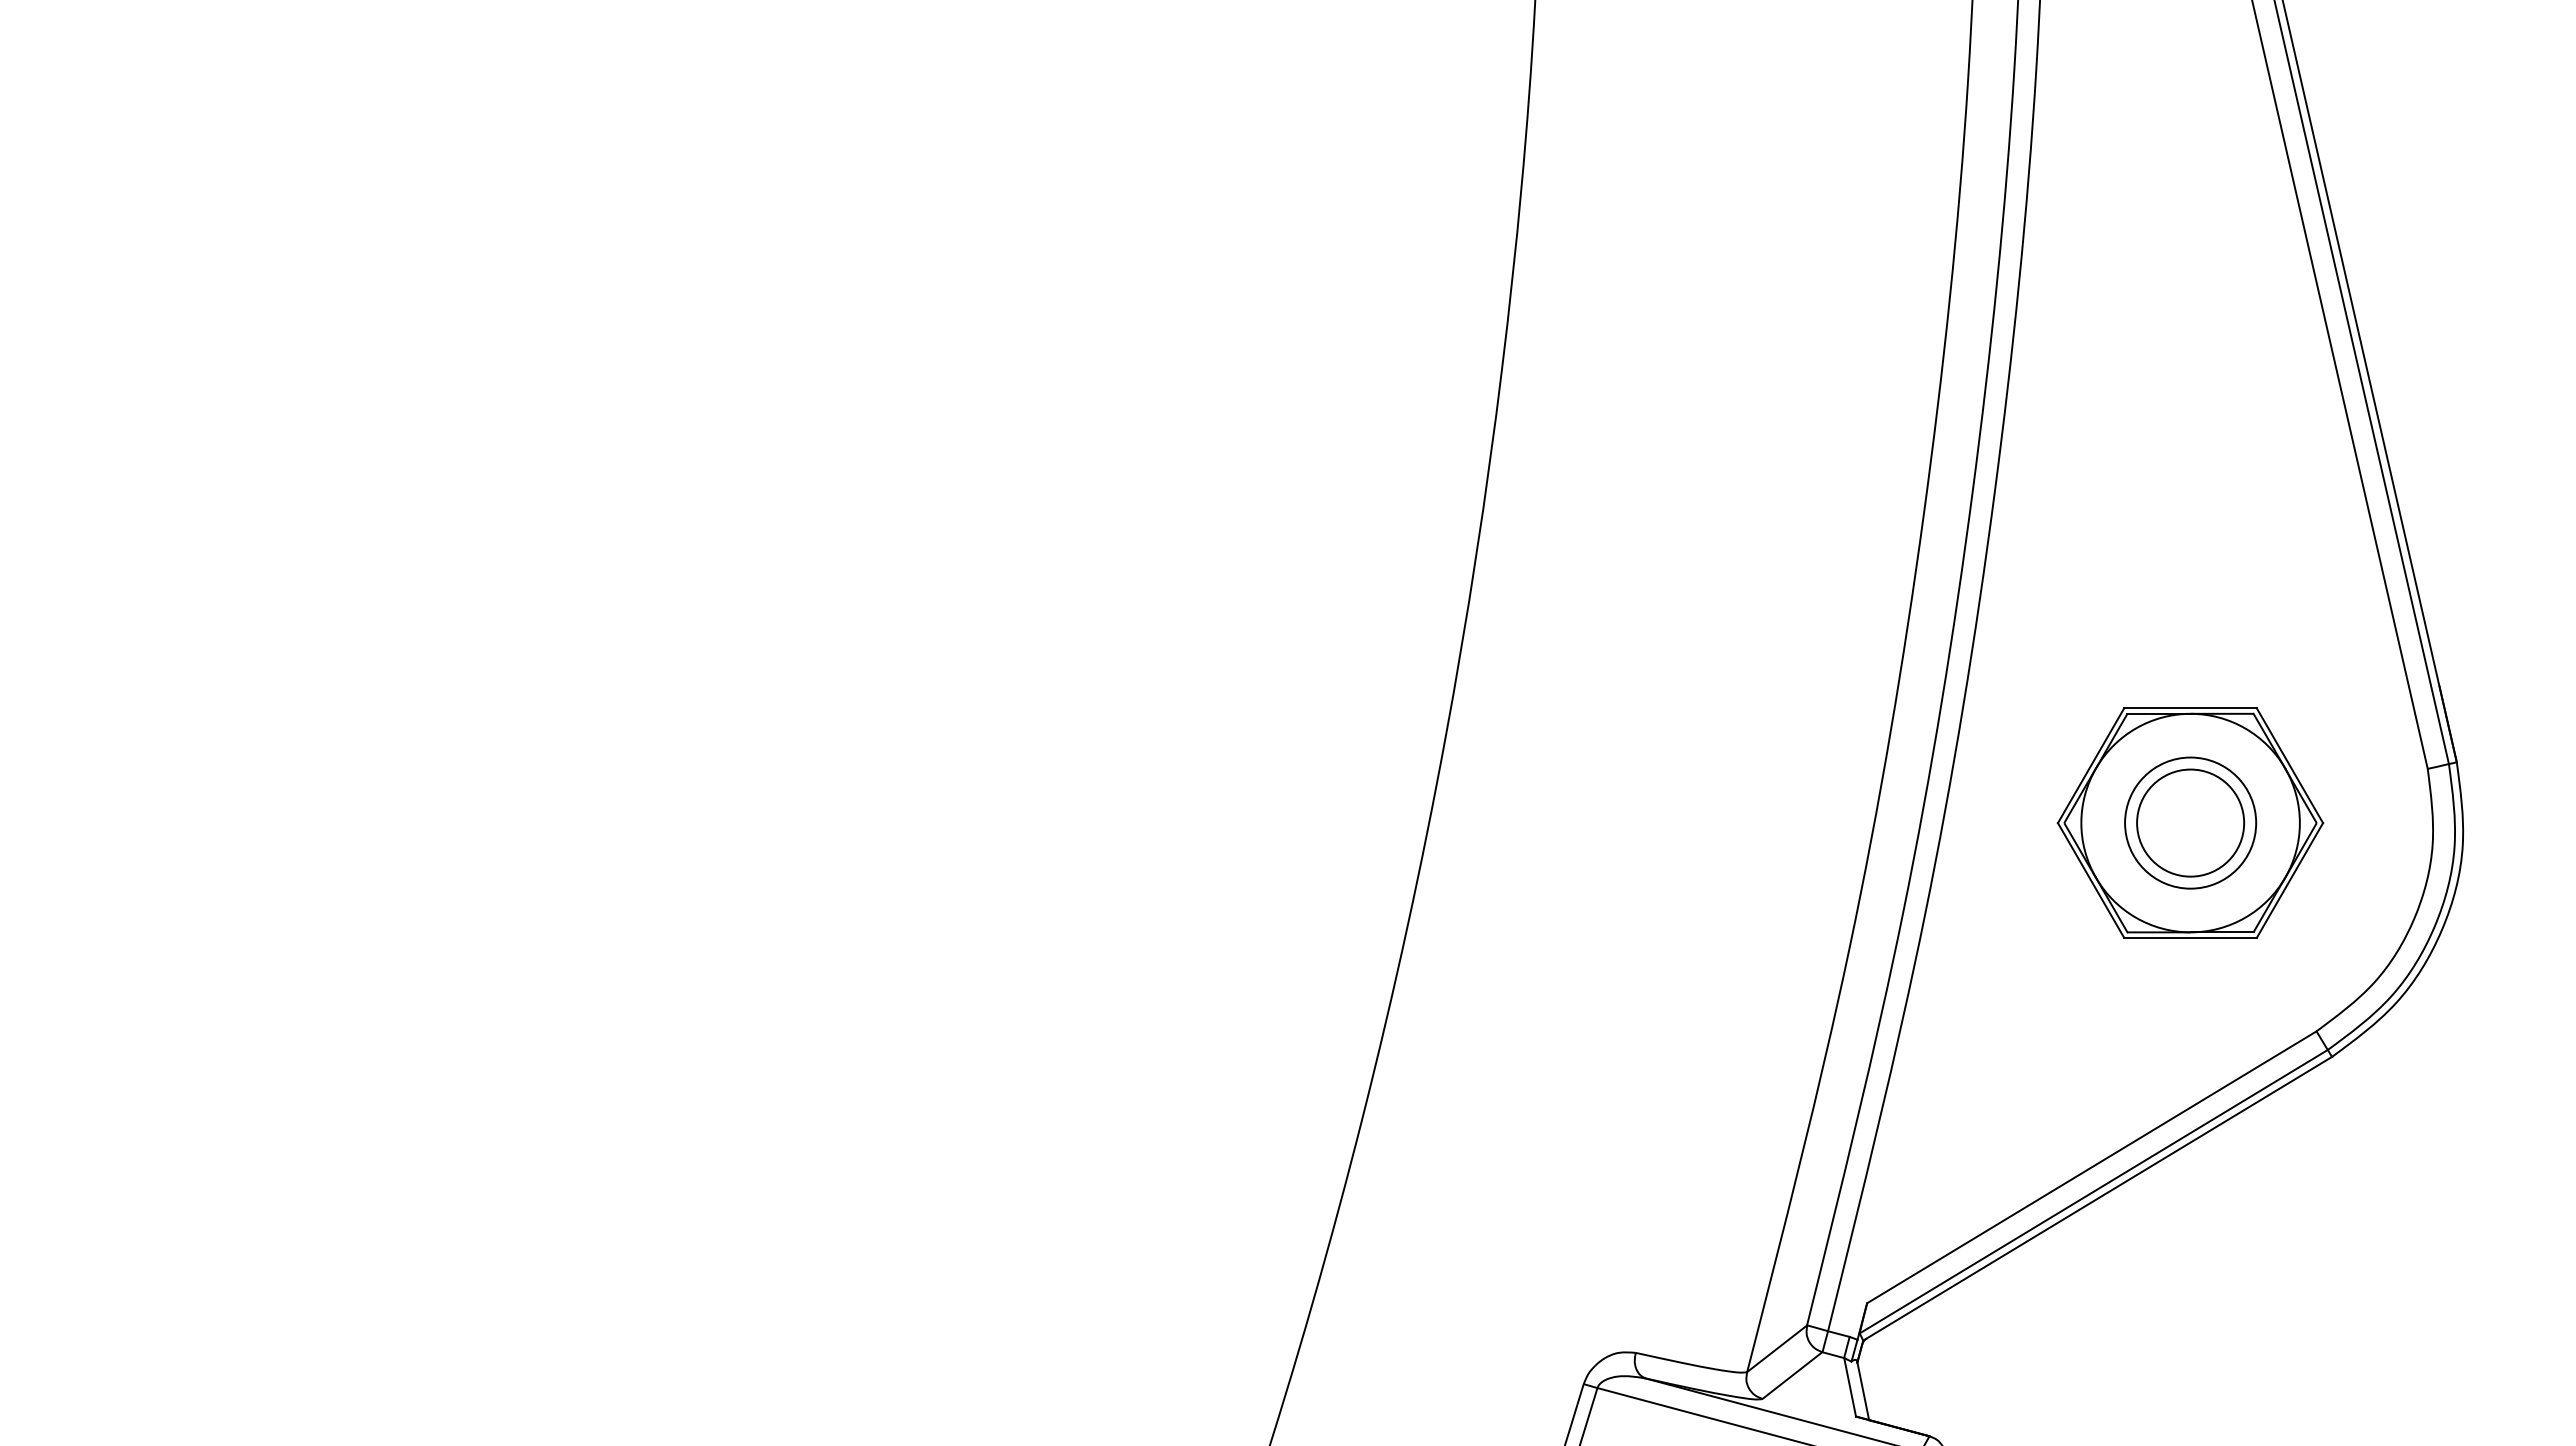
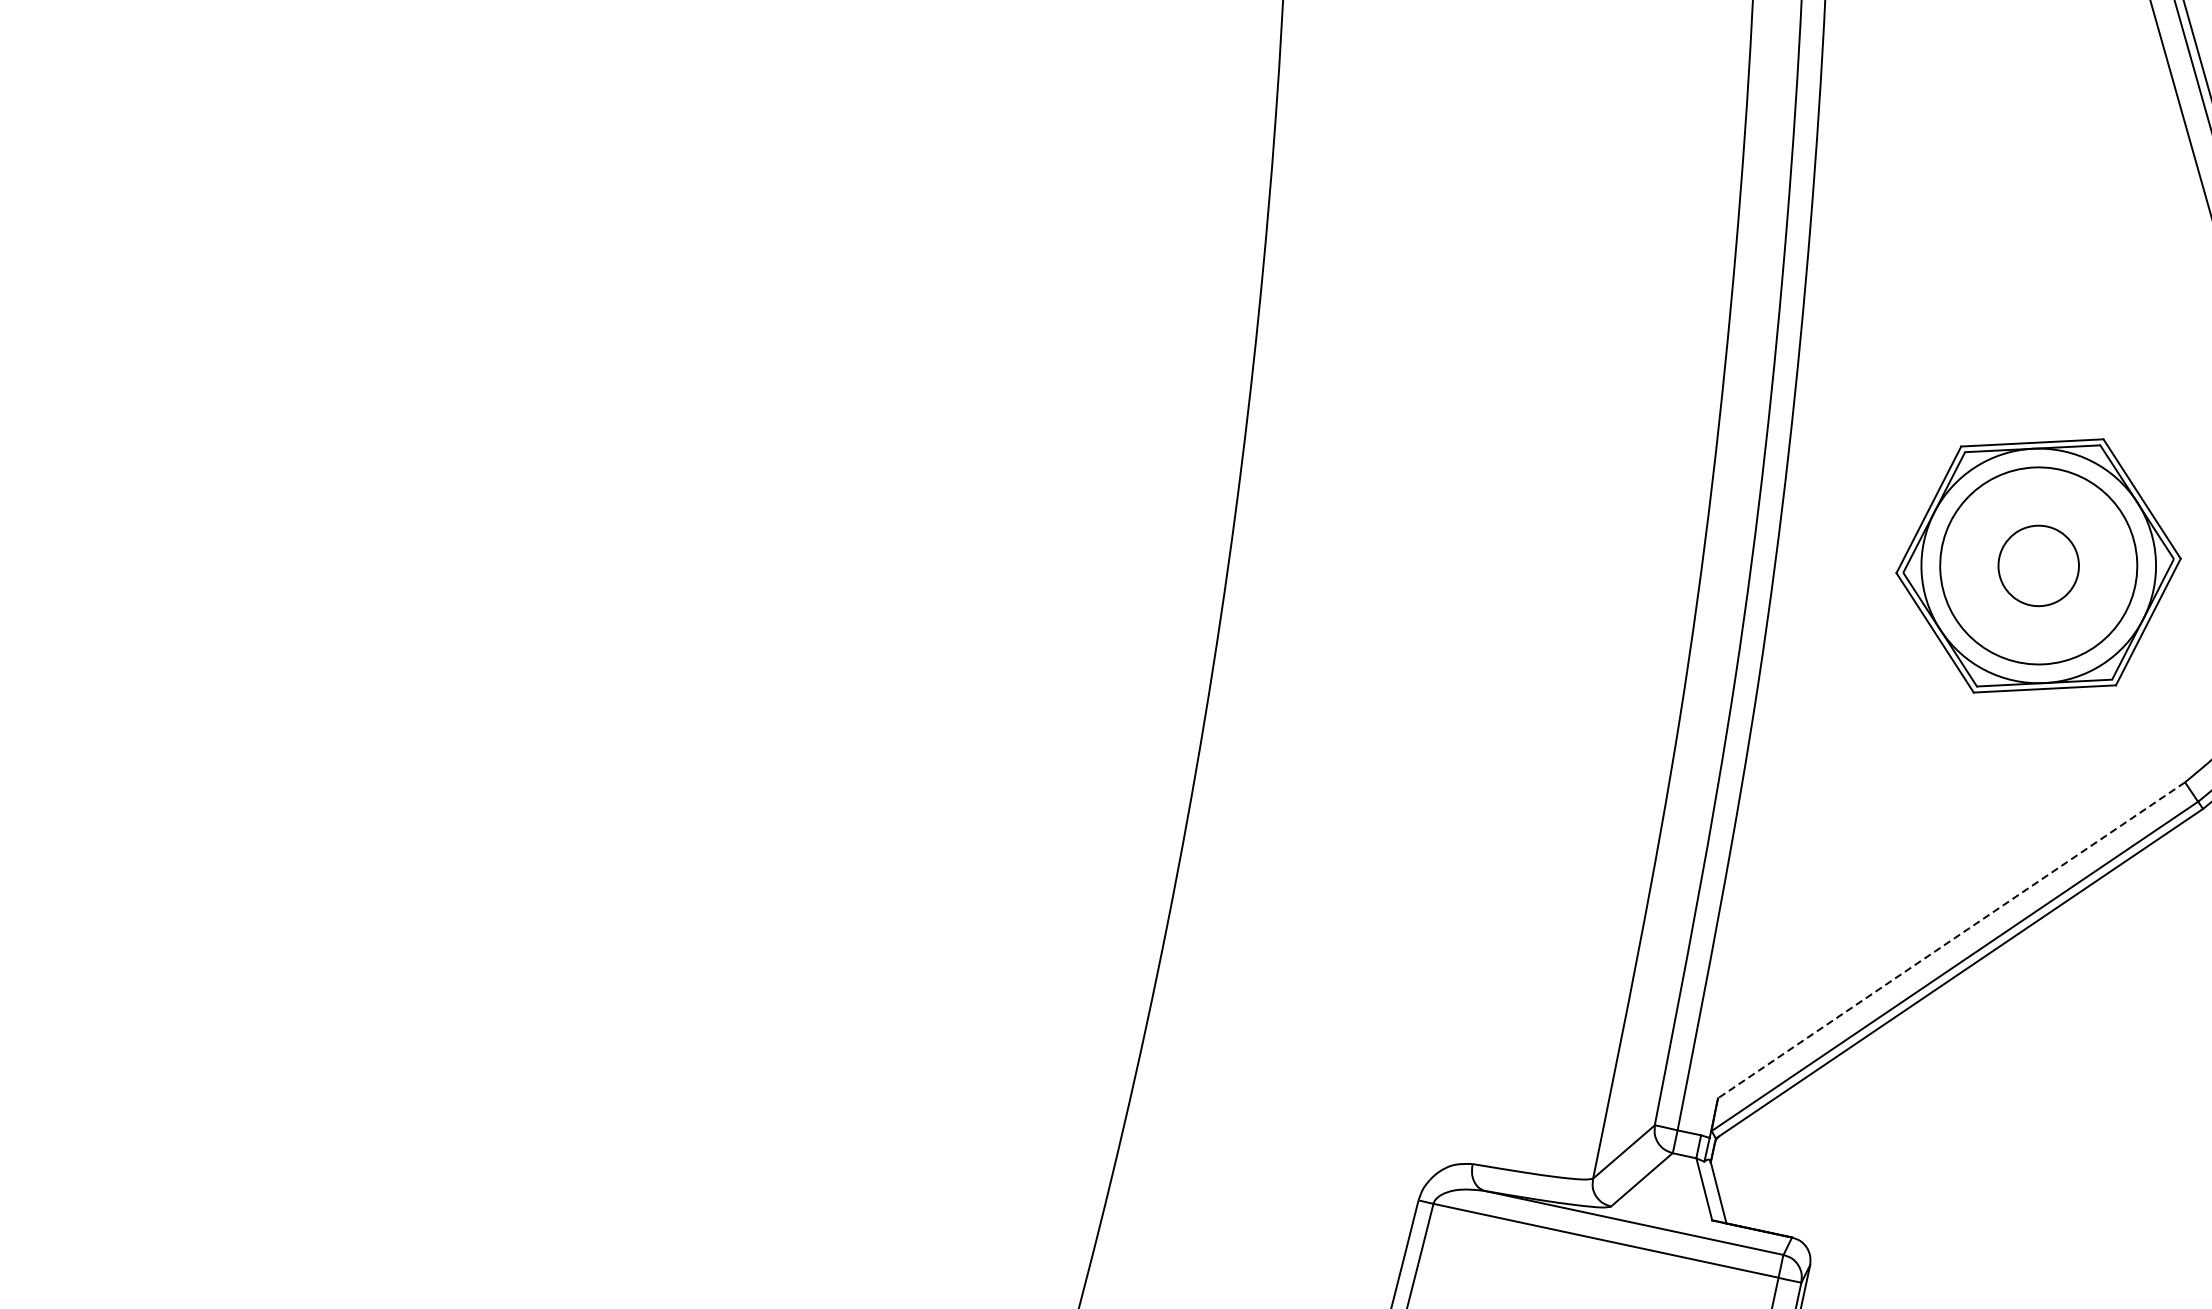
circle: (2190, 822) -> (2038, 565), size x0.7
circle: (2190, 822) -> (2038, 565), size x1.4
line: (2091, 1167) -> (1951, 940), solid -> dashed

